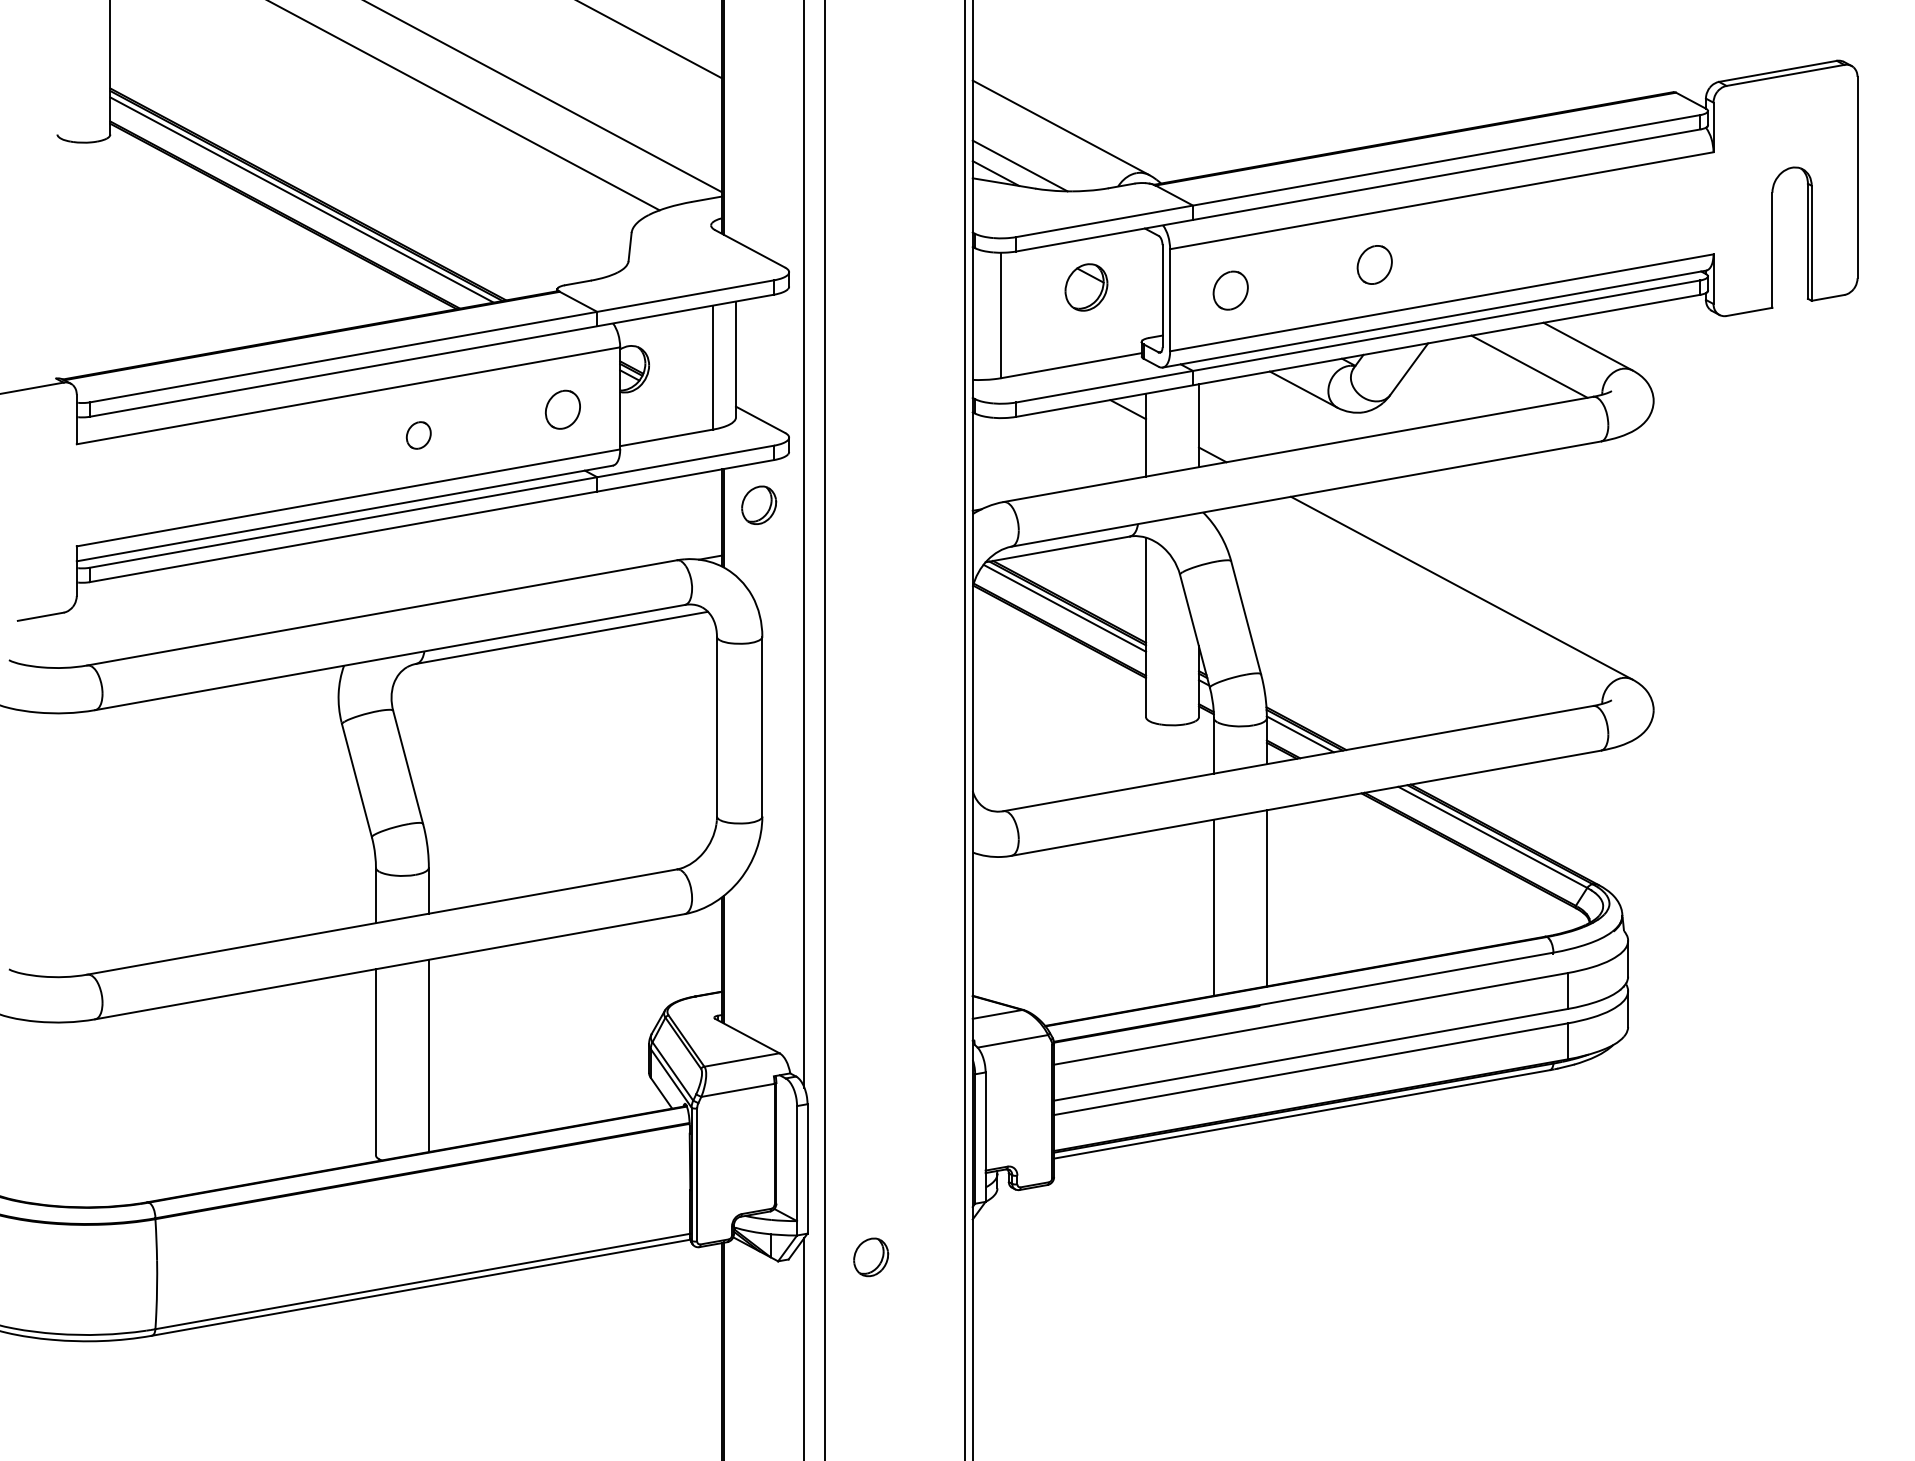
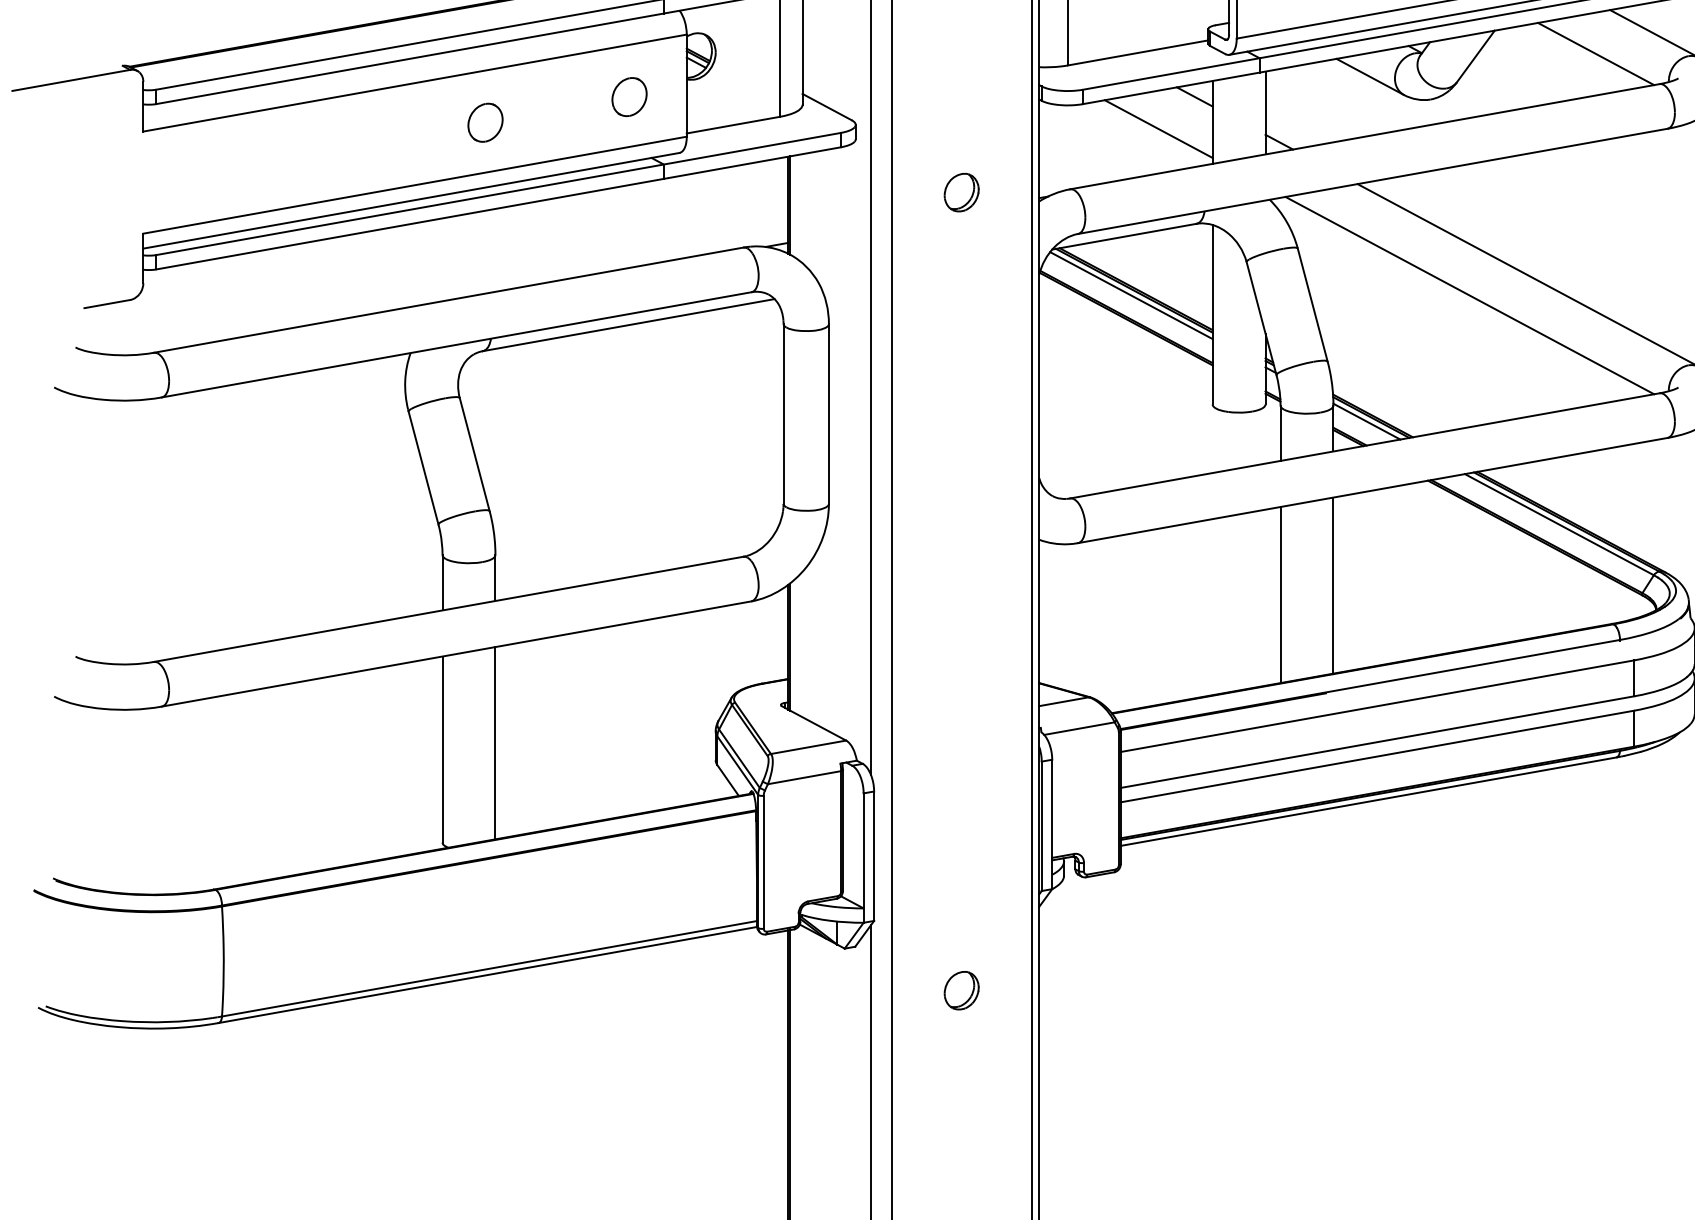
part: (418, 435) -> (485, 122), size x1.43
line: (1092, 441) -> (1159, 128), added
part: (759, 504) -> (962, 191), moved
line: (1402, 607) -> (1469, 294), added
part: (871, 1257) -> (962, 990), moved

